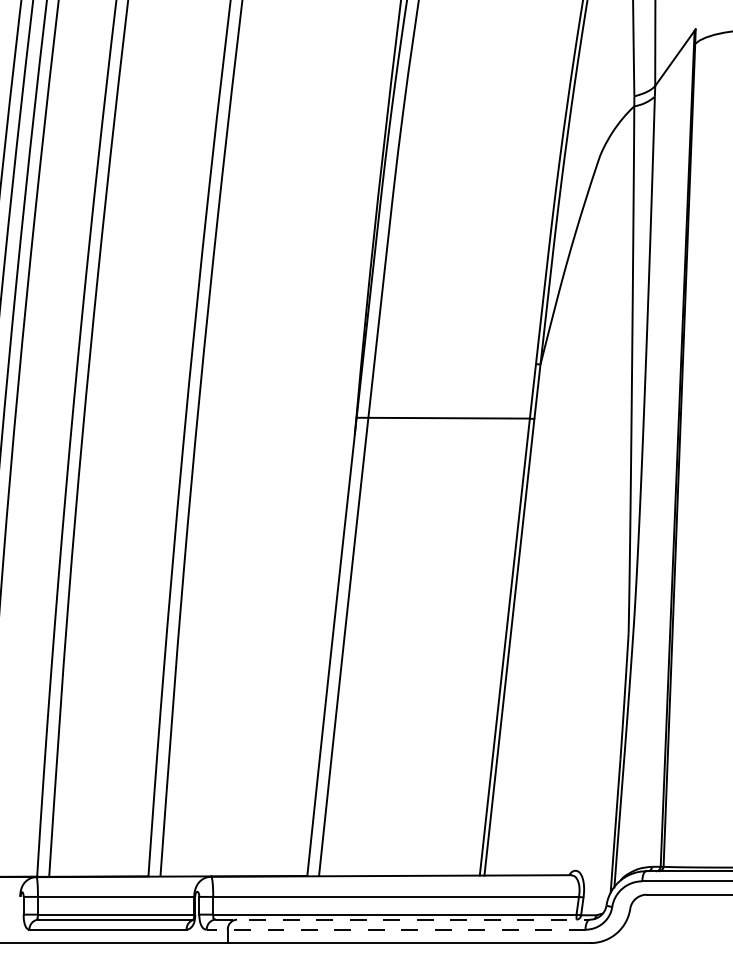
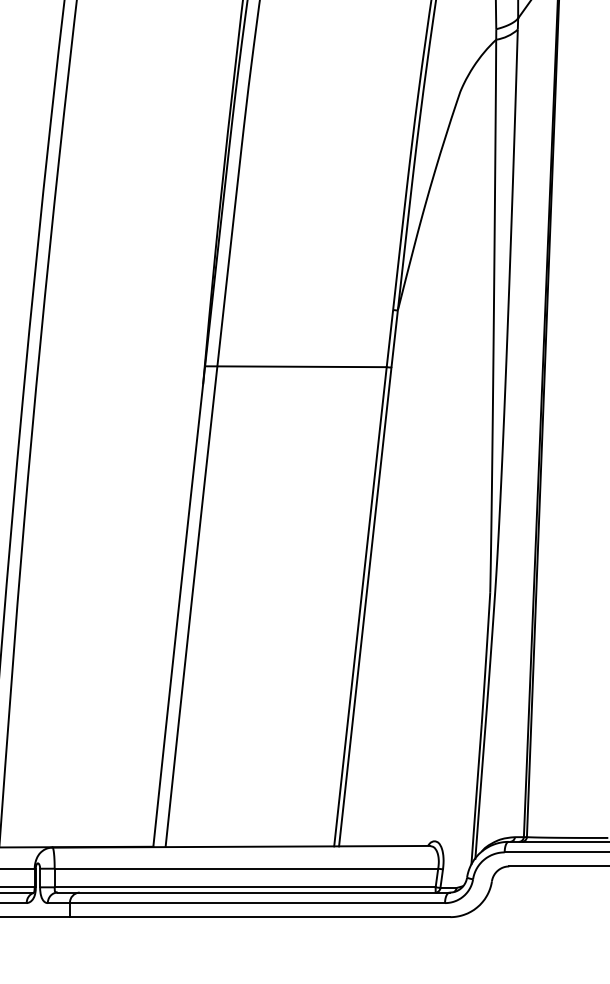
line: (403, 919) -> (254, 892), dashed -> solid
line: (395, 929) -> (245, 902), dashed -> solid

